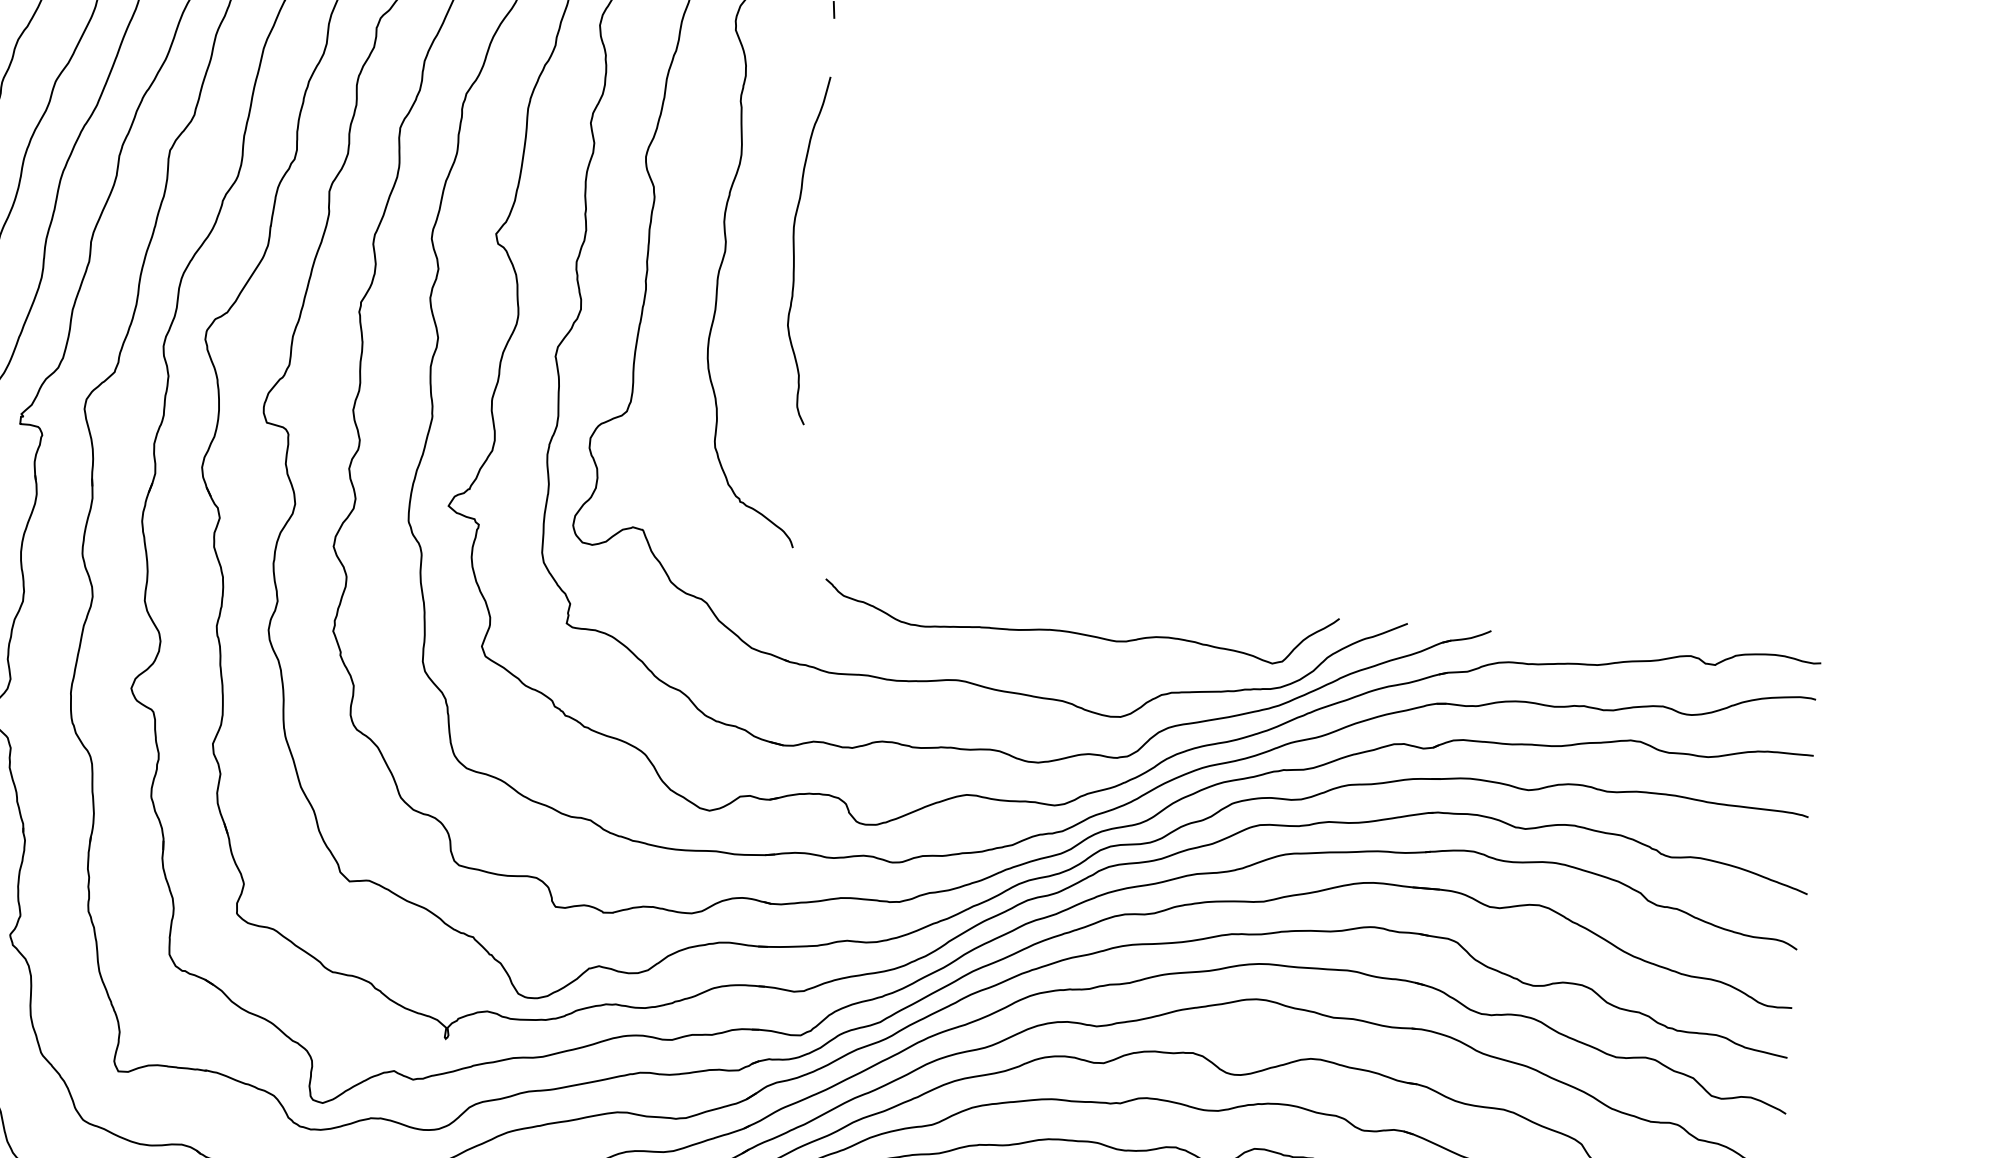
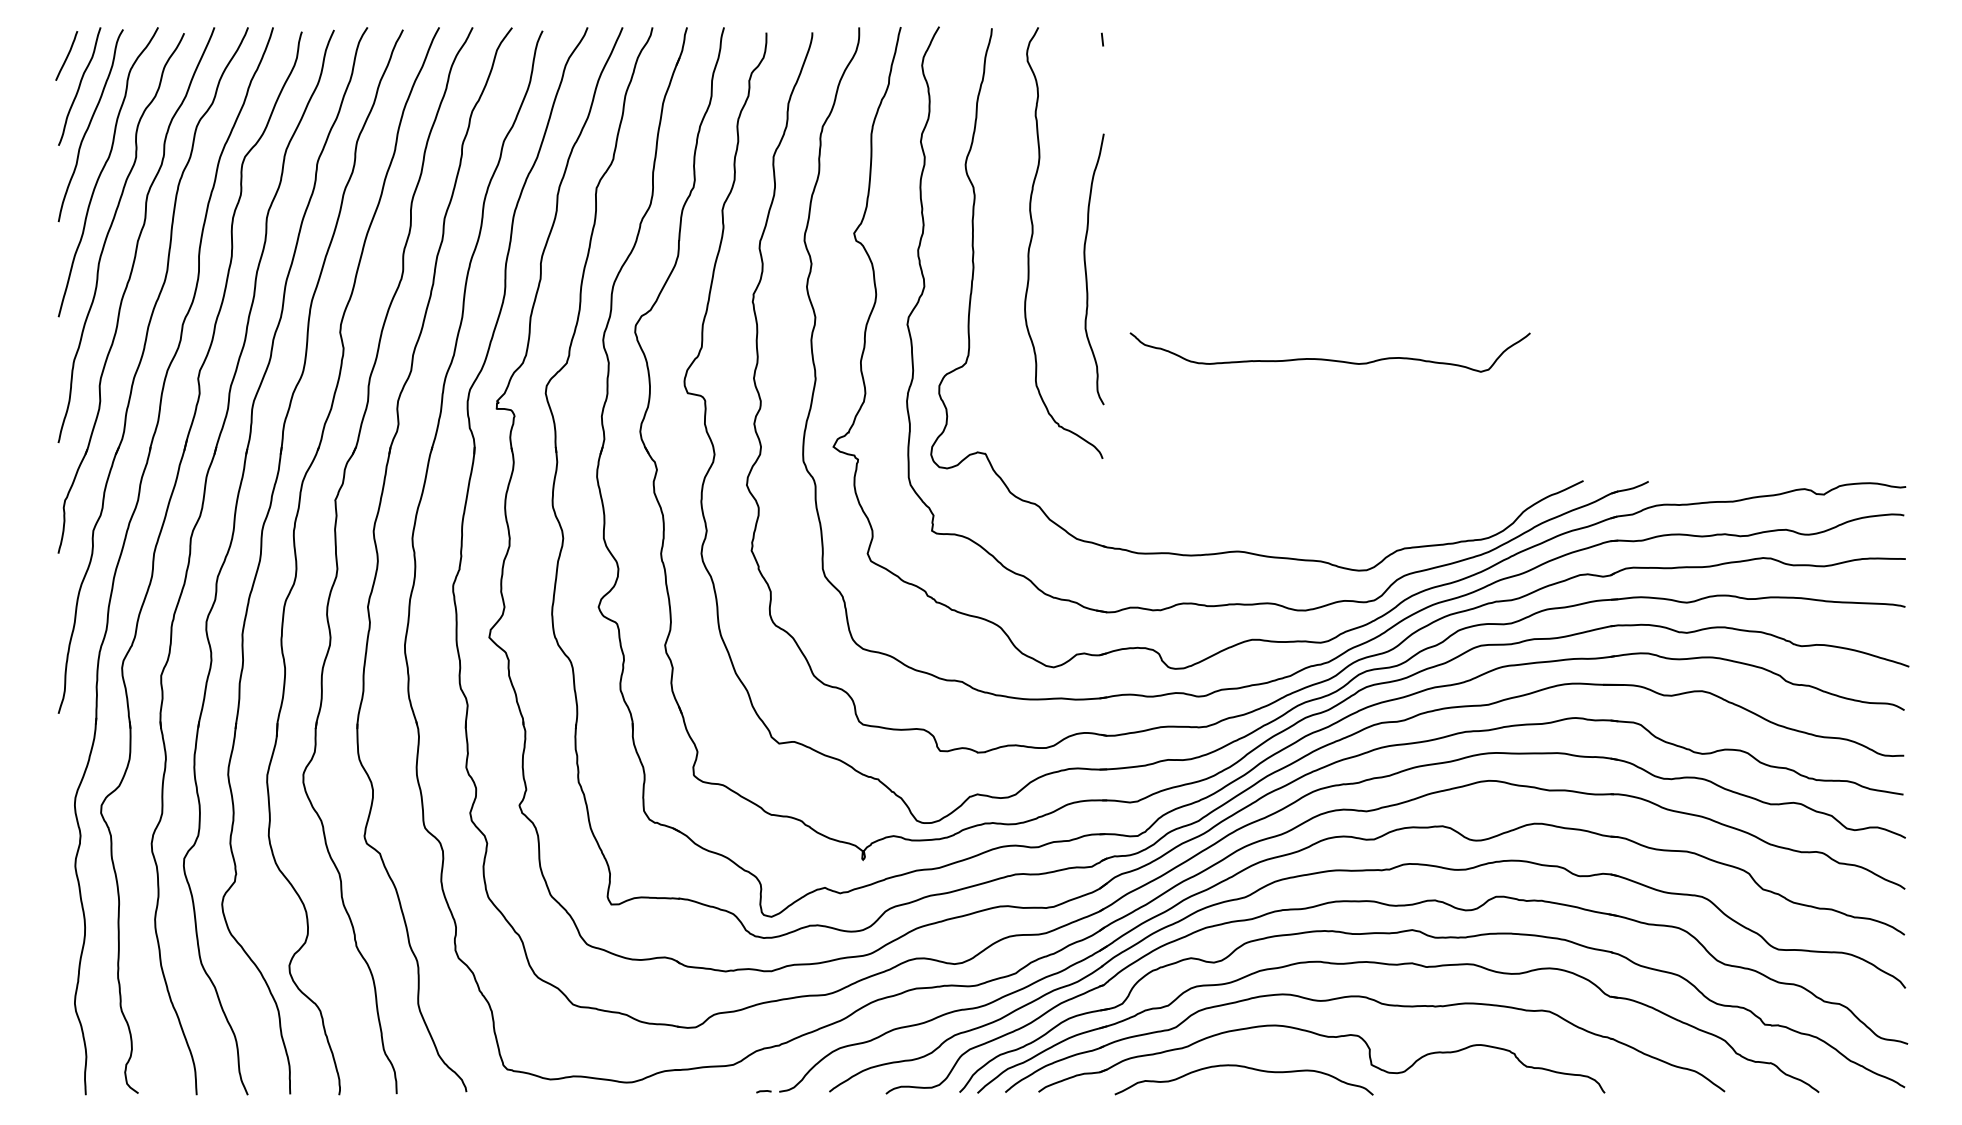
curve: (794, 249) -> (1086, 269), moved
curve: (1079, 632) -> (1329, 359), moved

